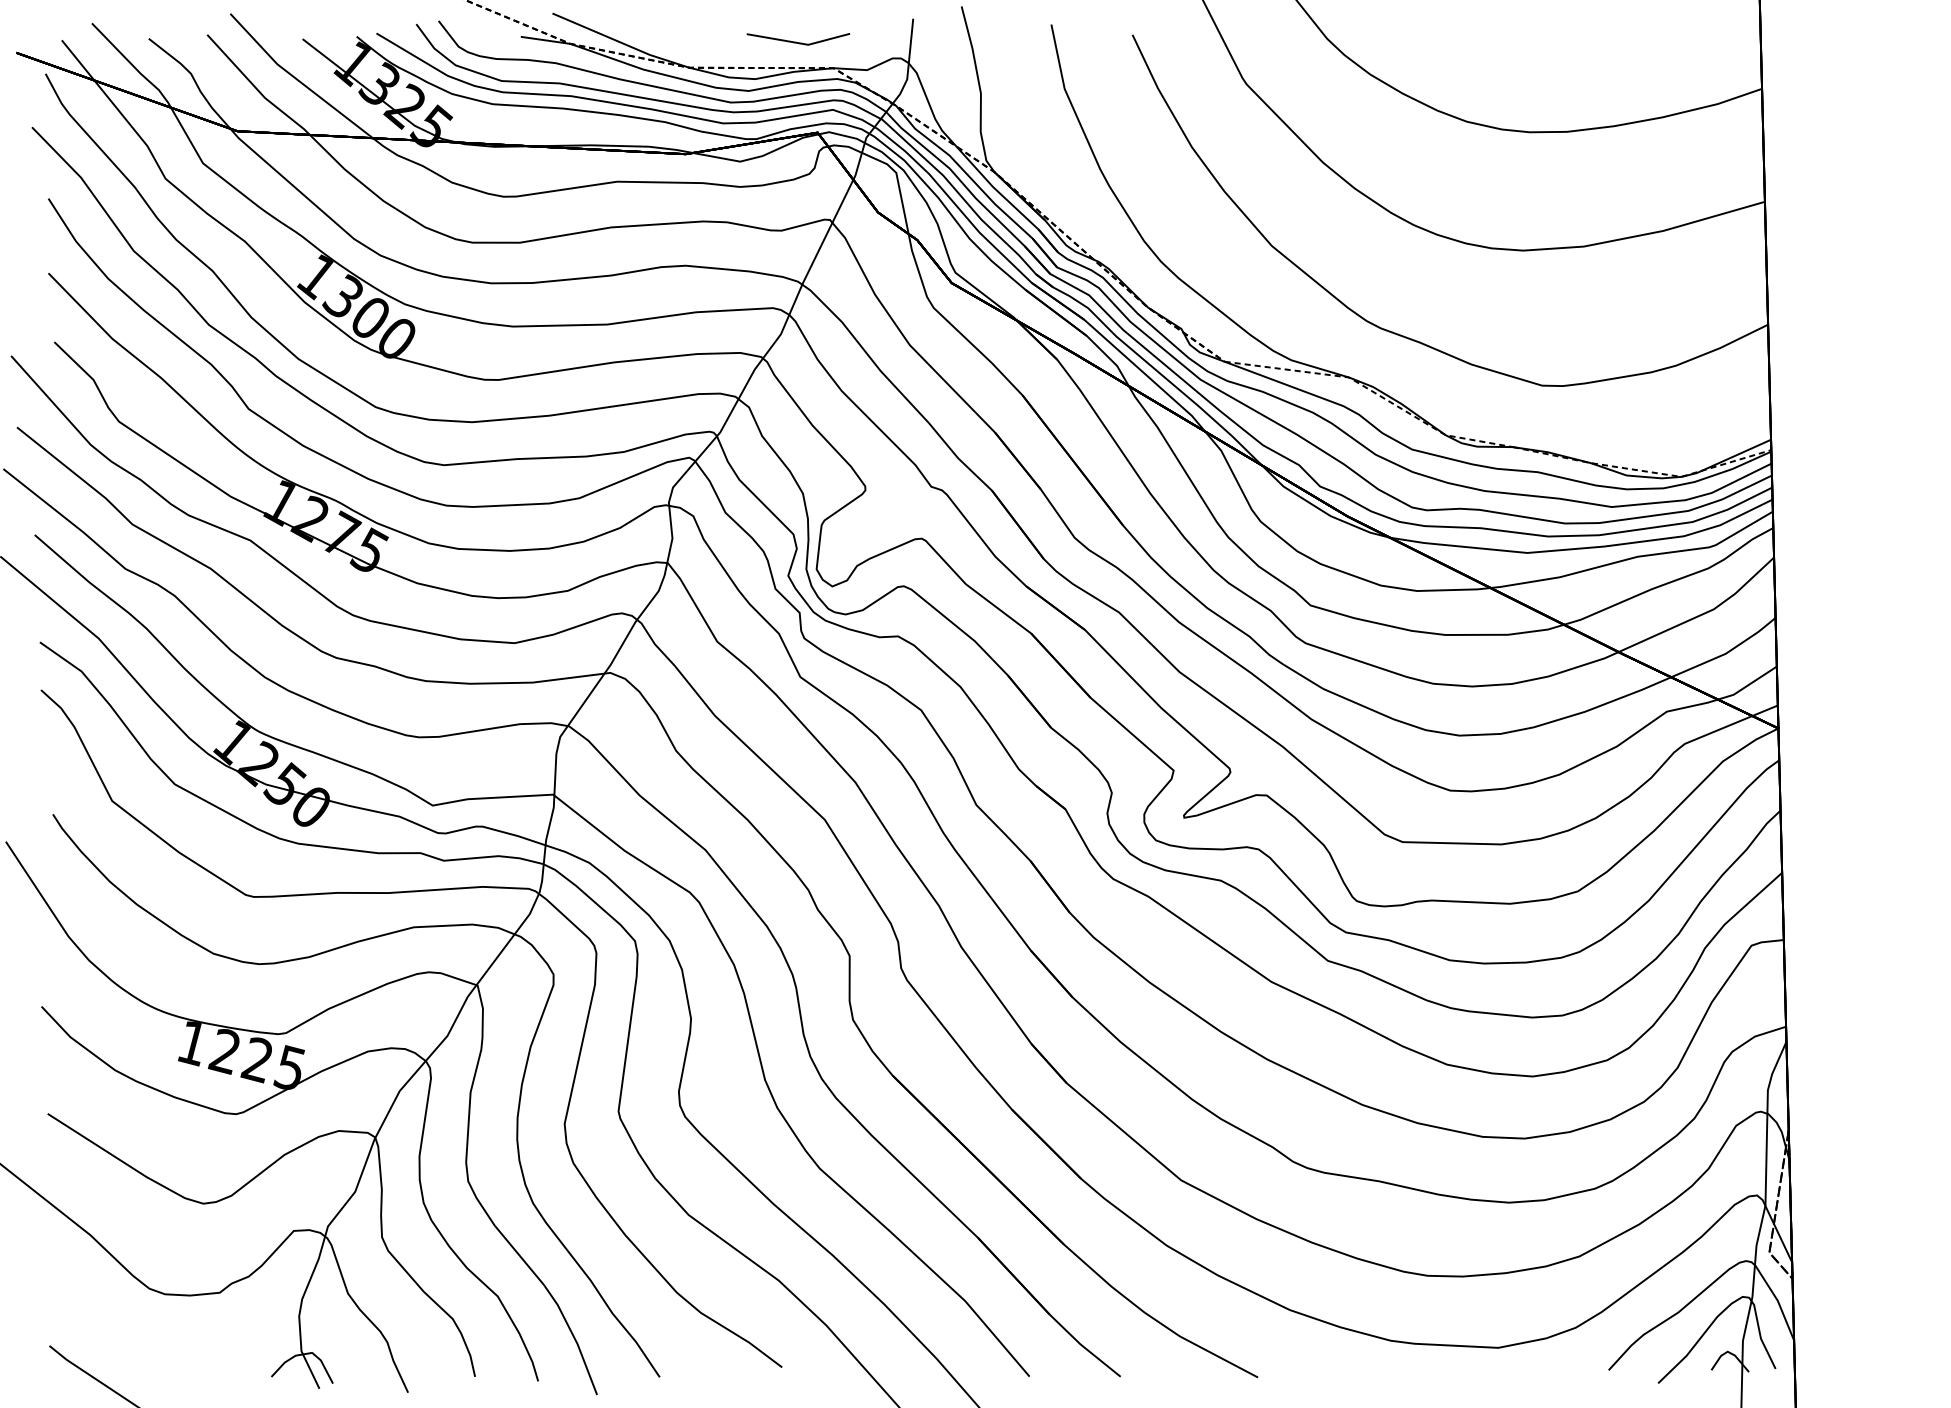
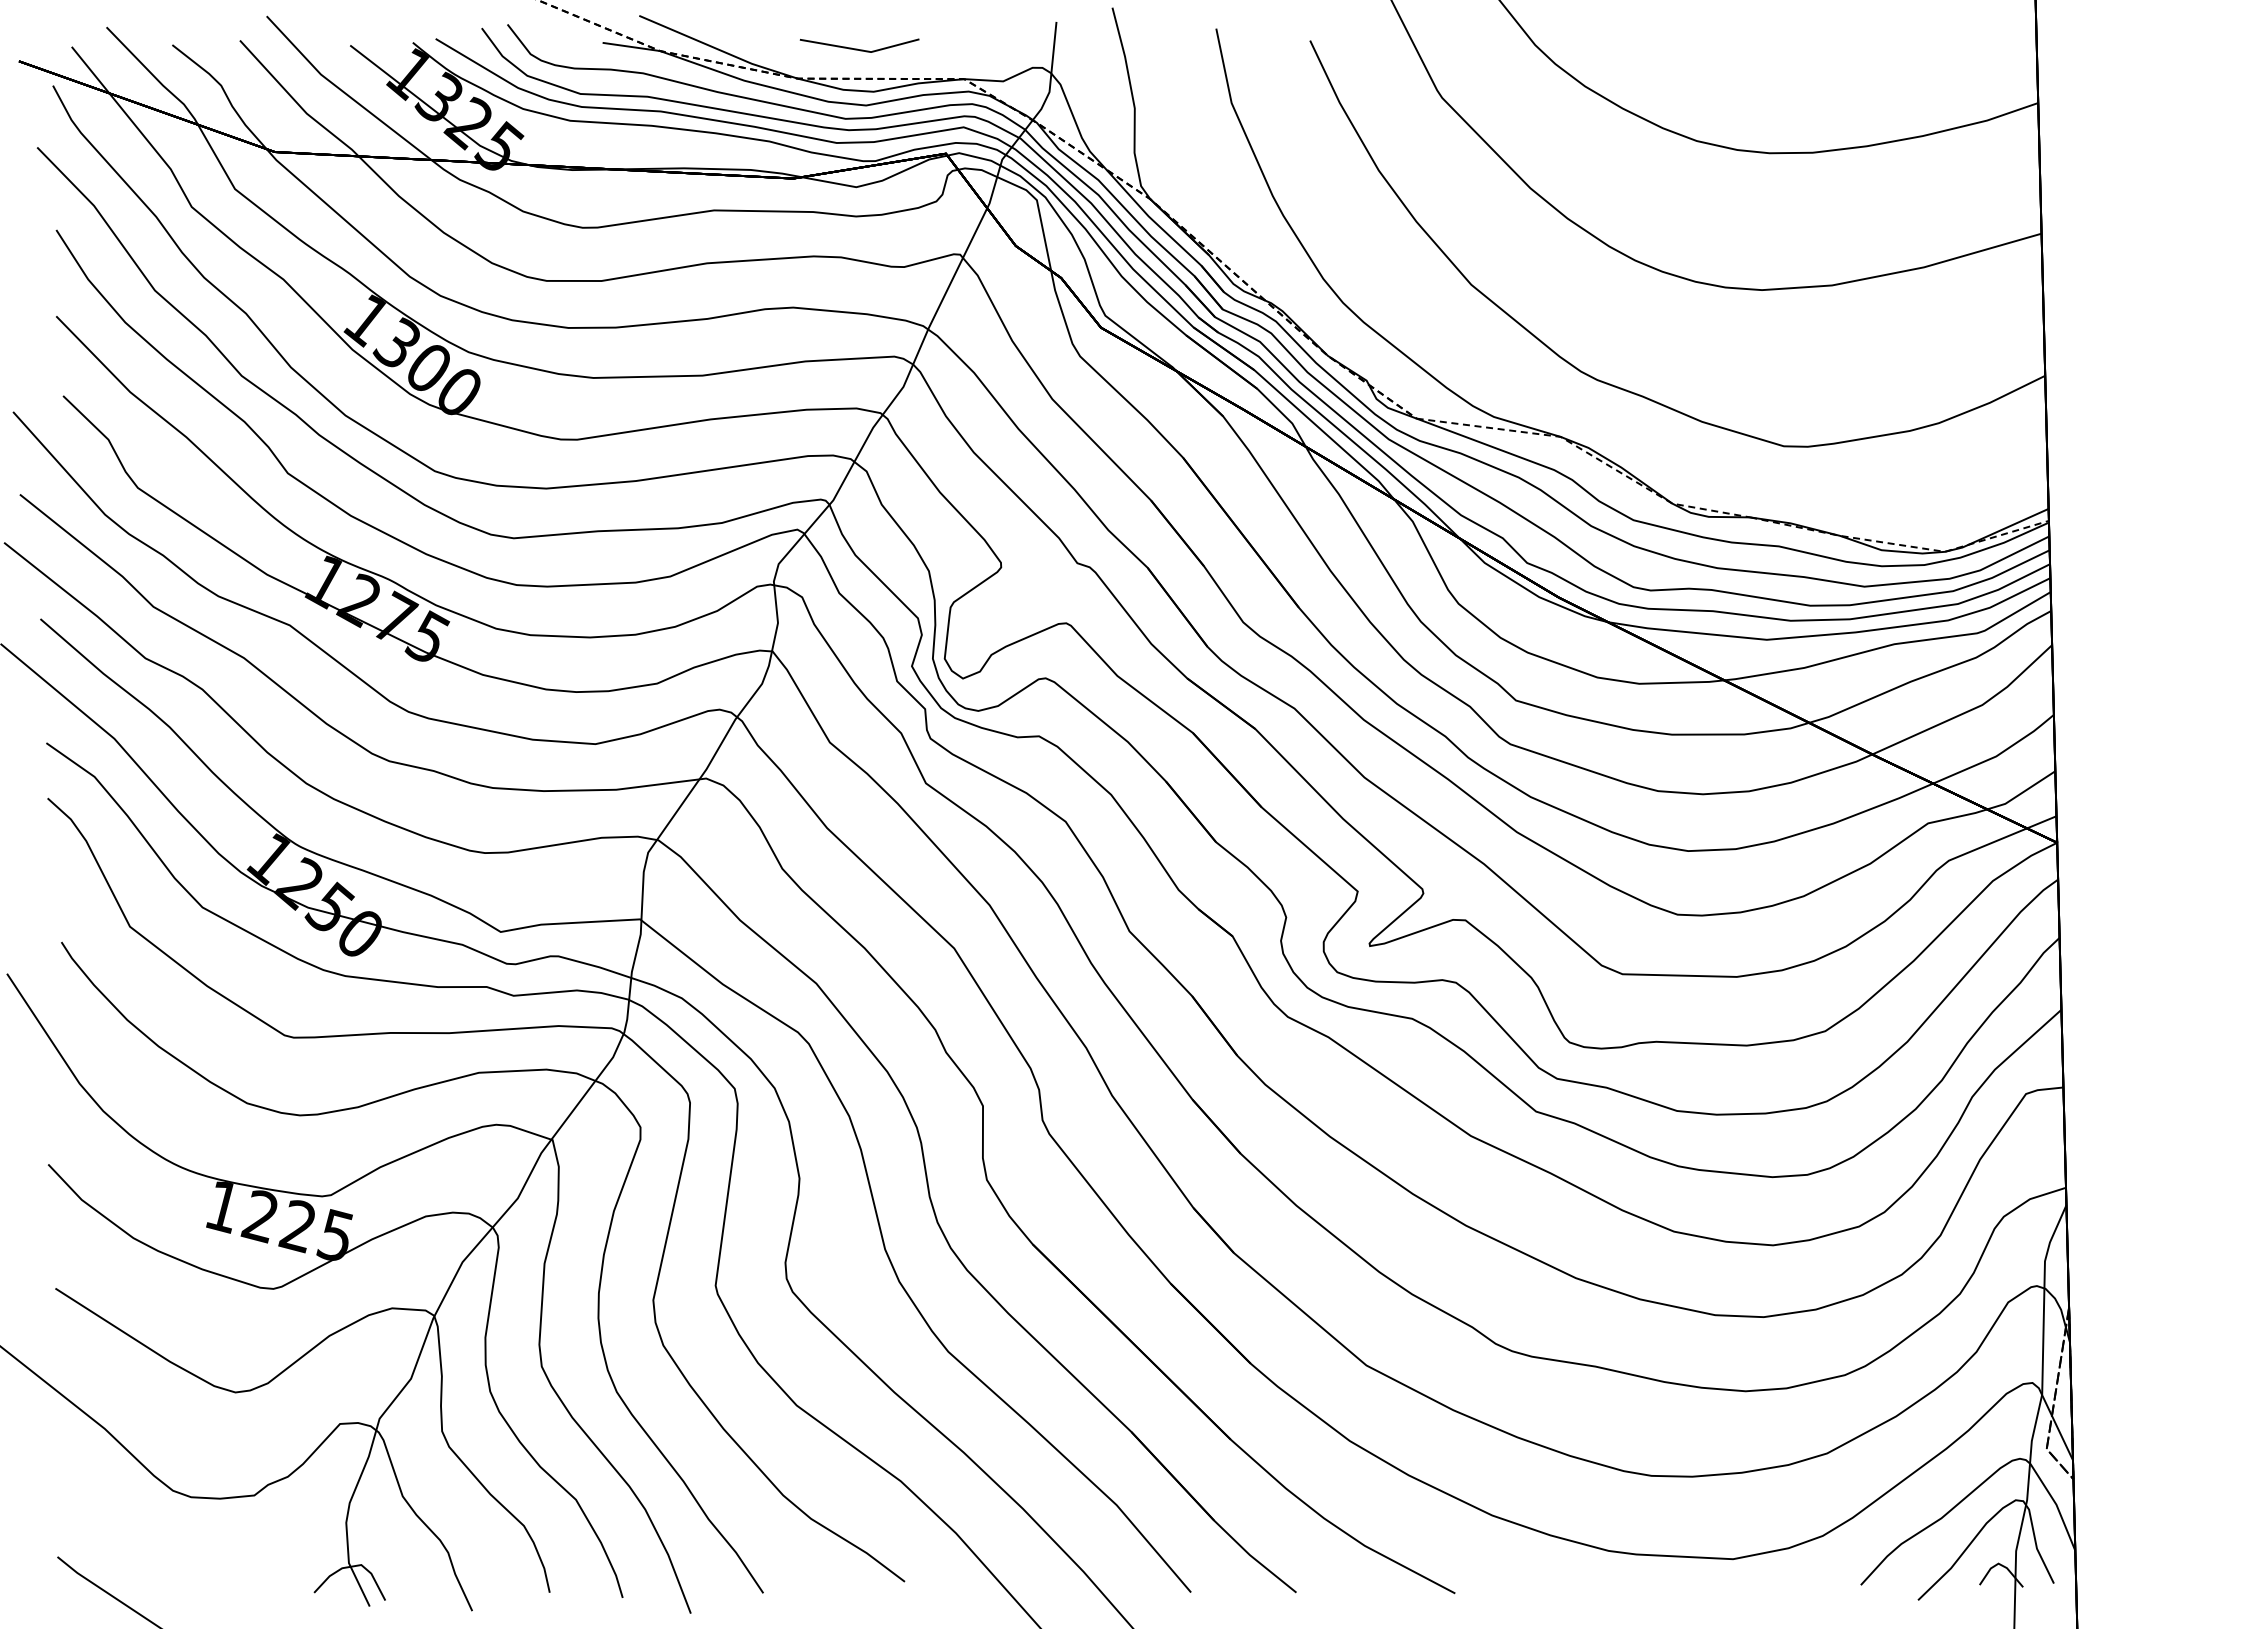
line: (796, 41) -> (857, 48), moved

